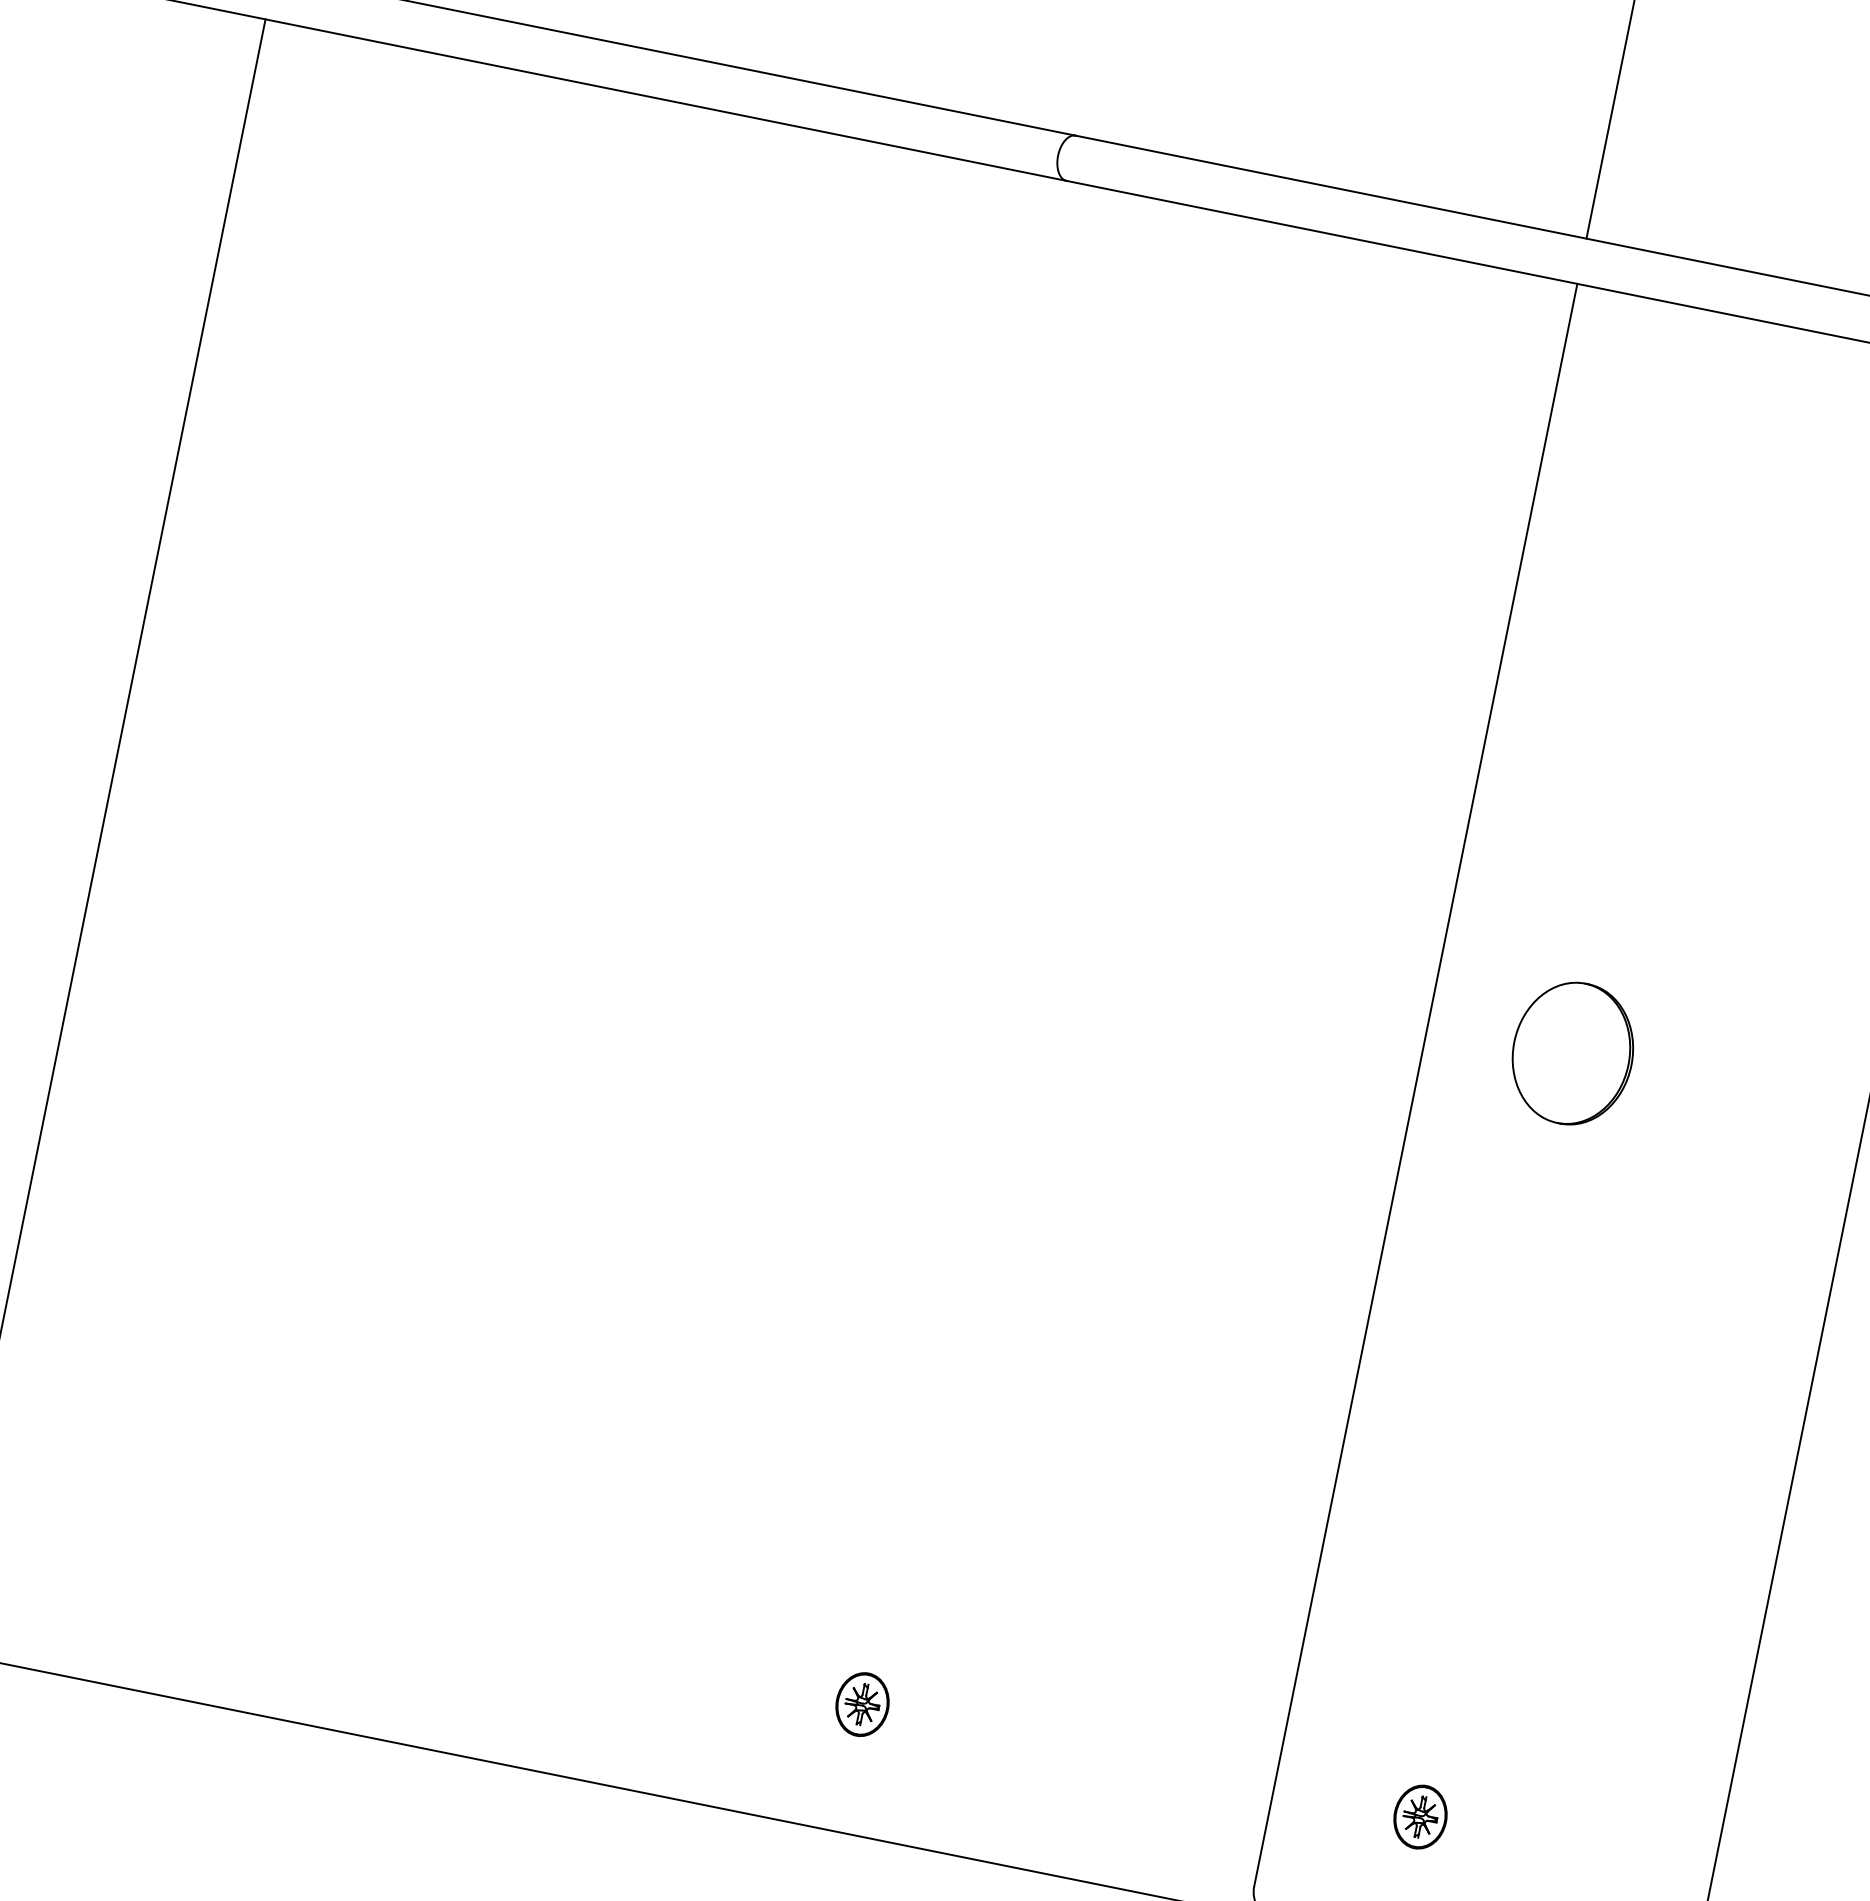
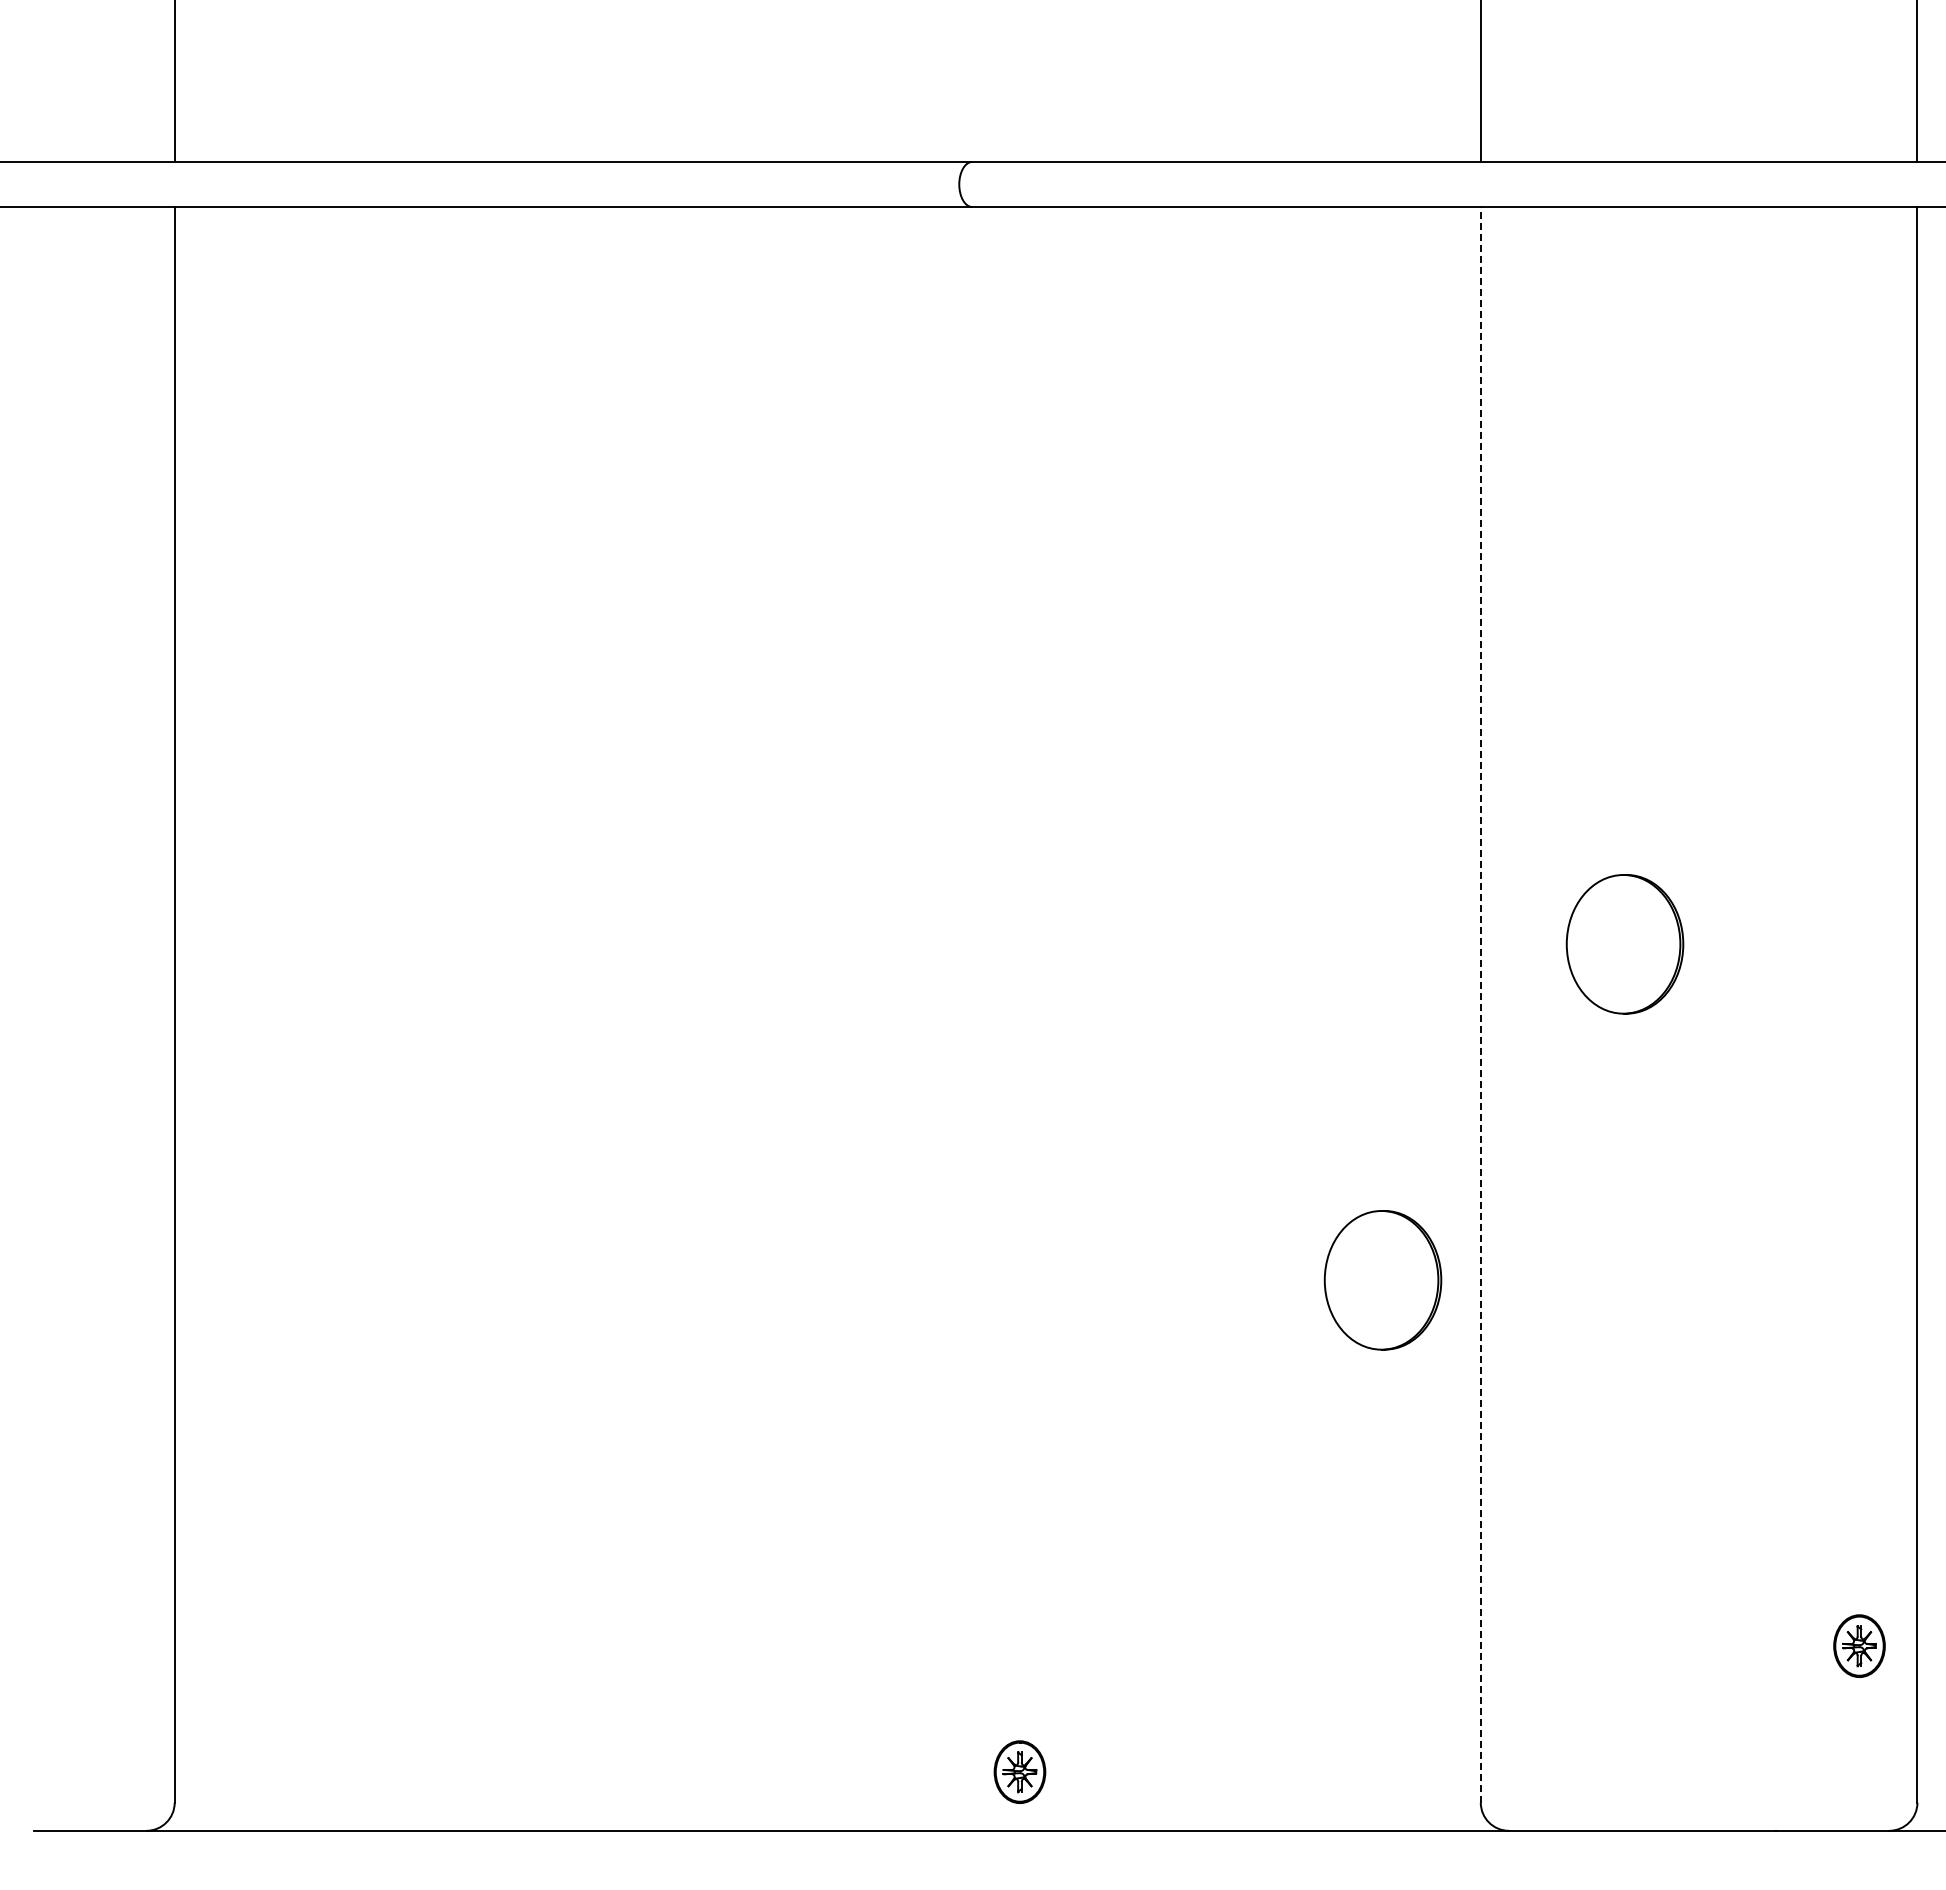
line: (1415, 1084) -> (1480, 1004), solid -> dashed
part: (1261, 1342) -> (1382, 1280), added
part: (862, 1703) -> (1019, 1771), moved
part: (1420, 1816) -> (1859, 1645), moved

